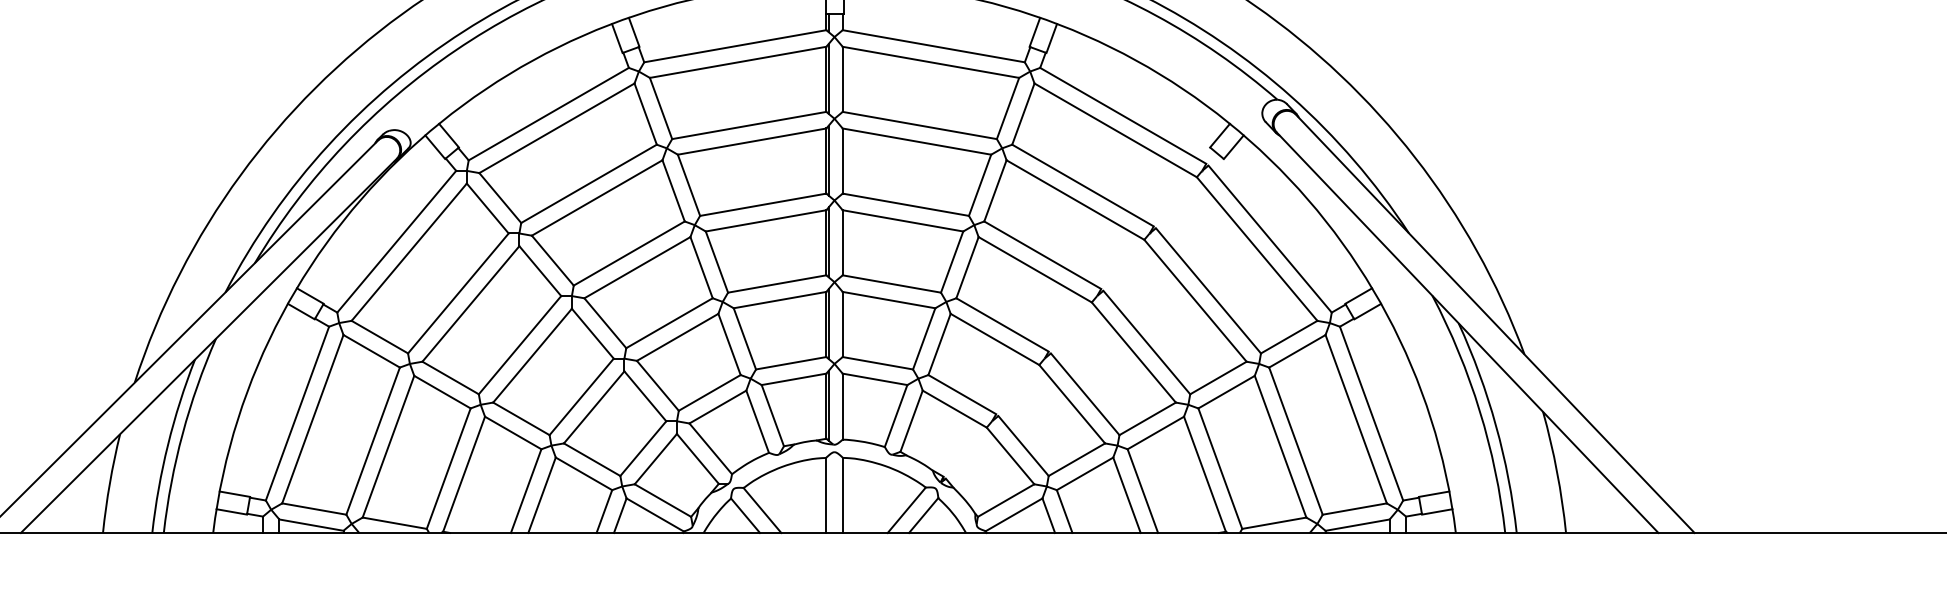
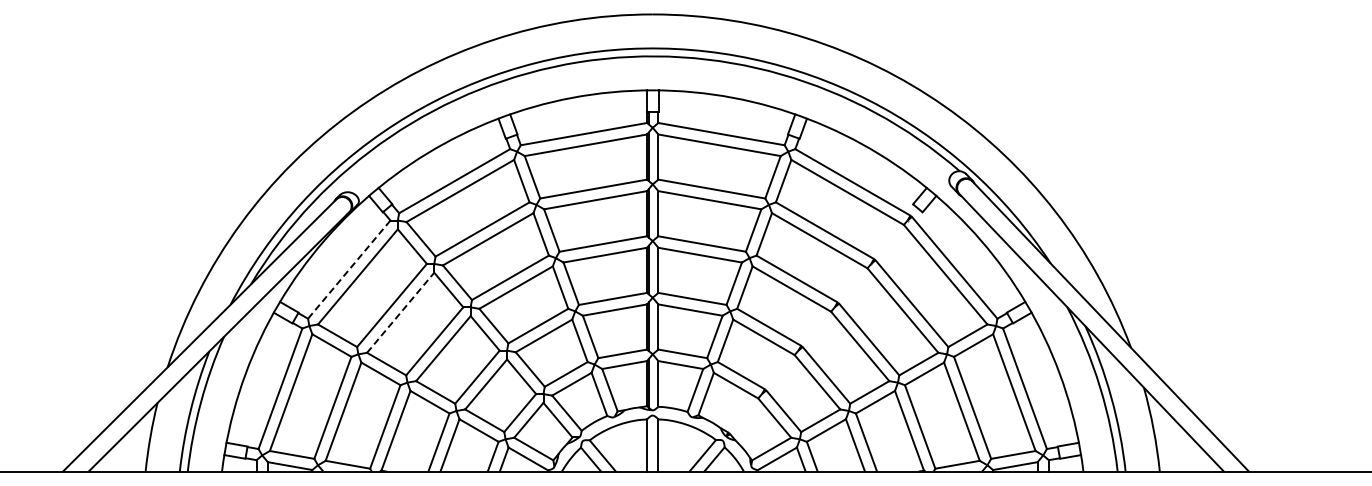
line: (395, 242) -> (348, 270), solid -> dashed
line: (472, 303) -> (401, 312), solid -> dashed

